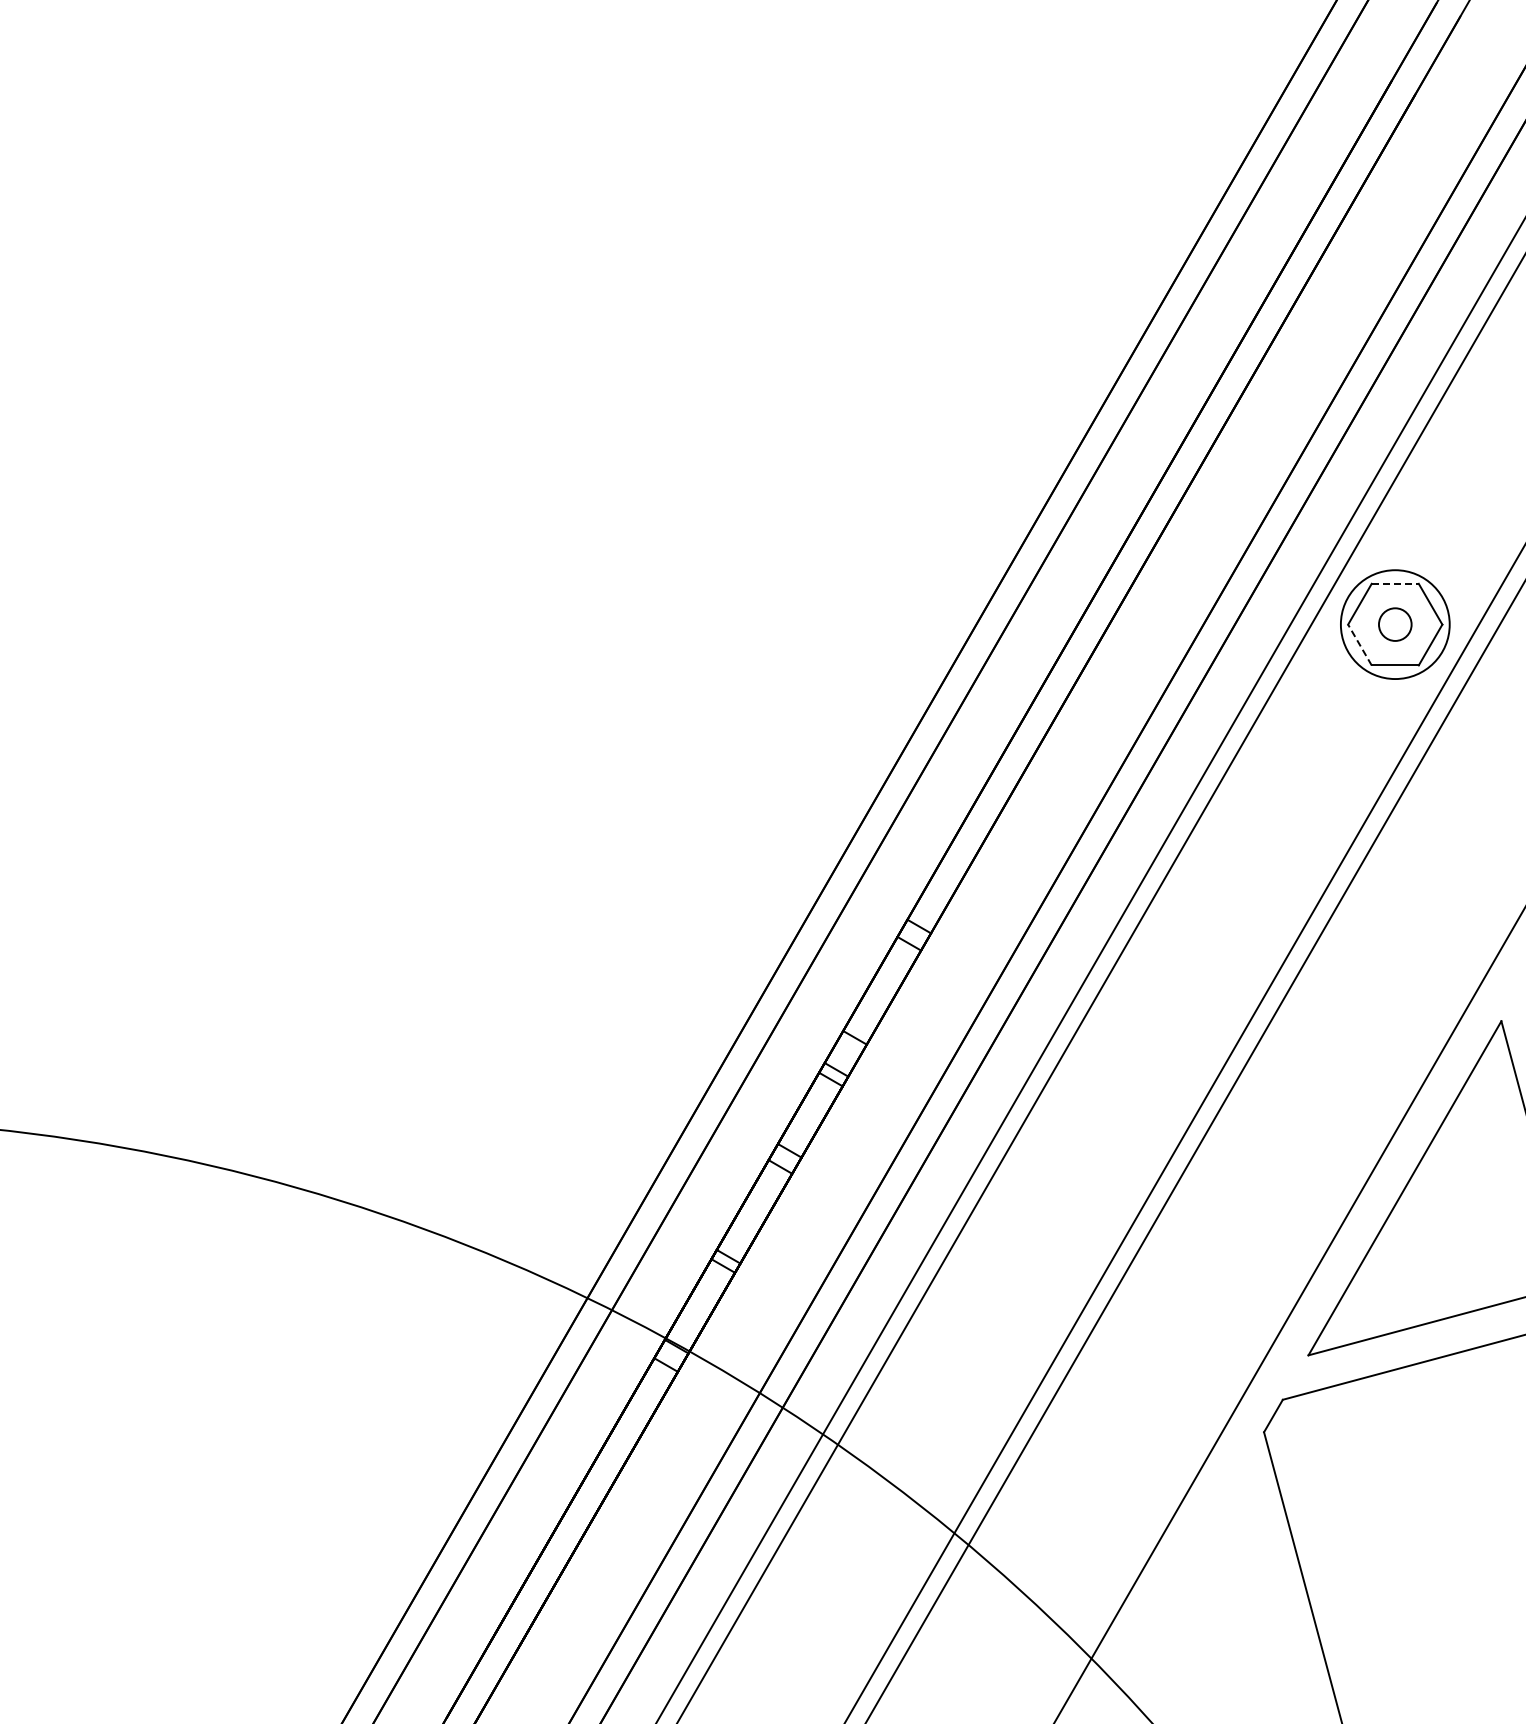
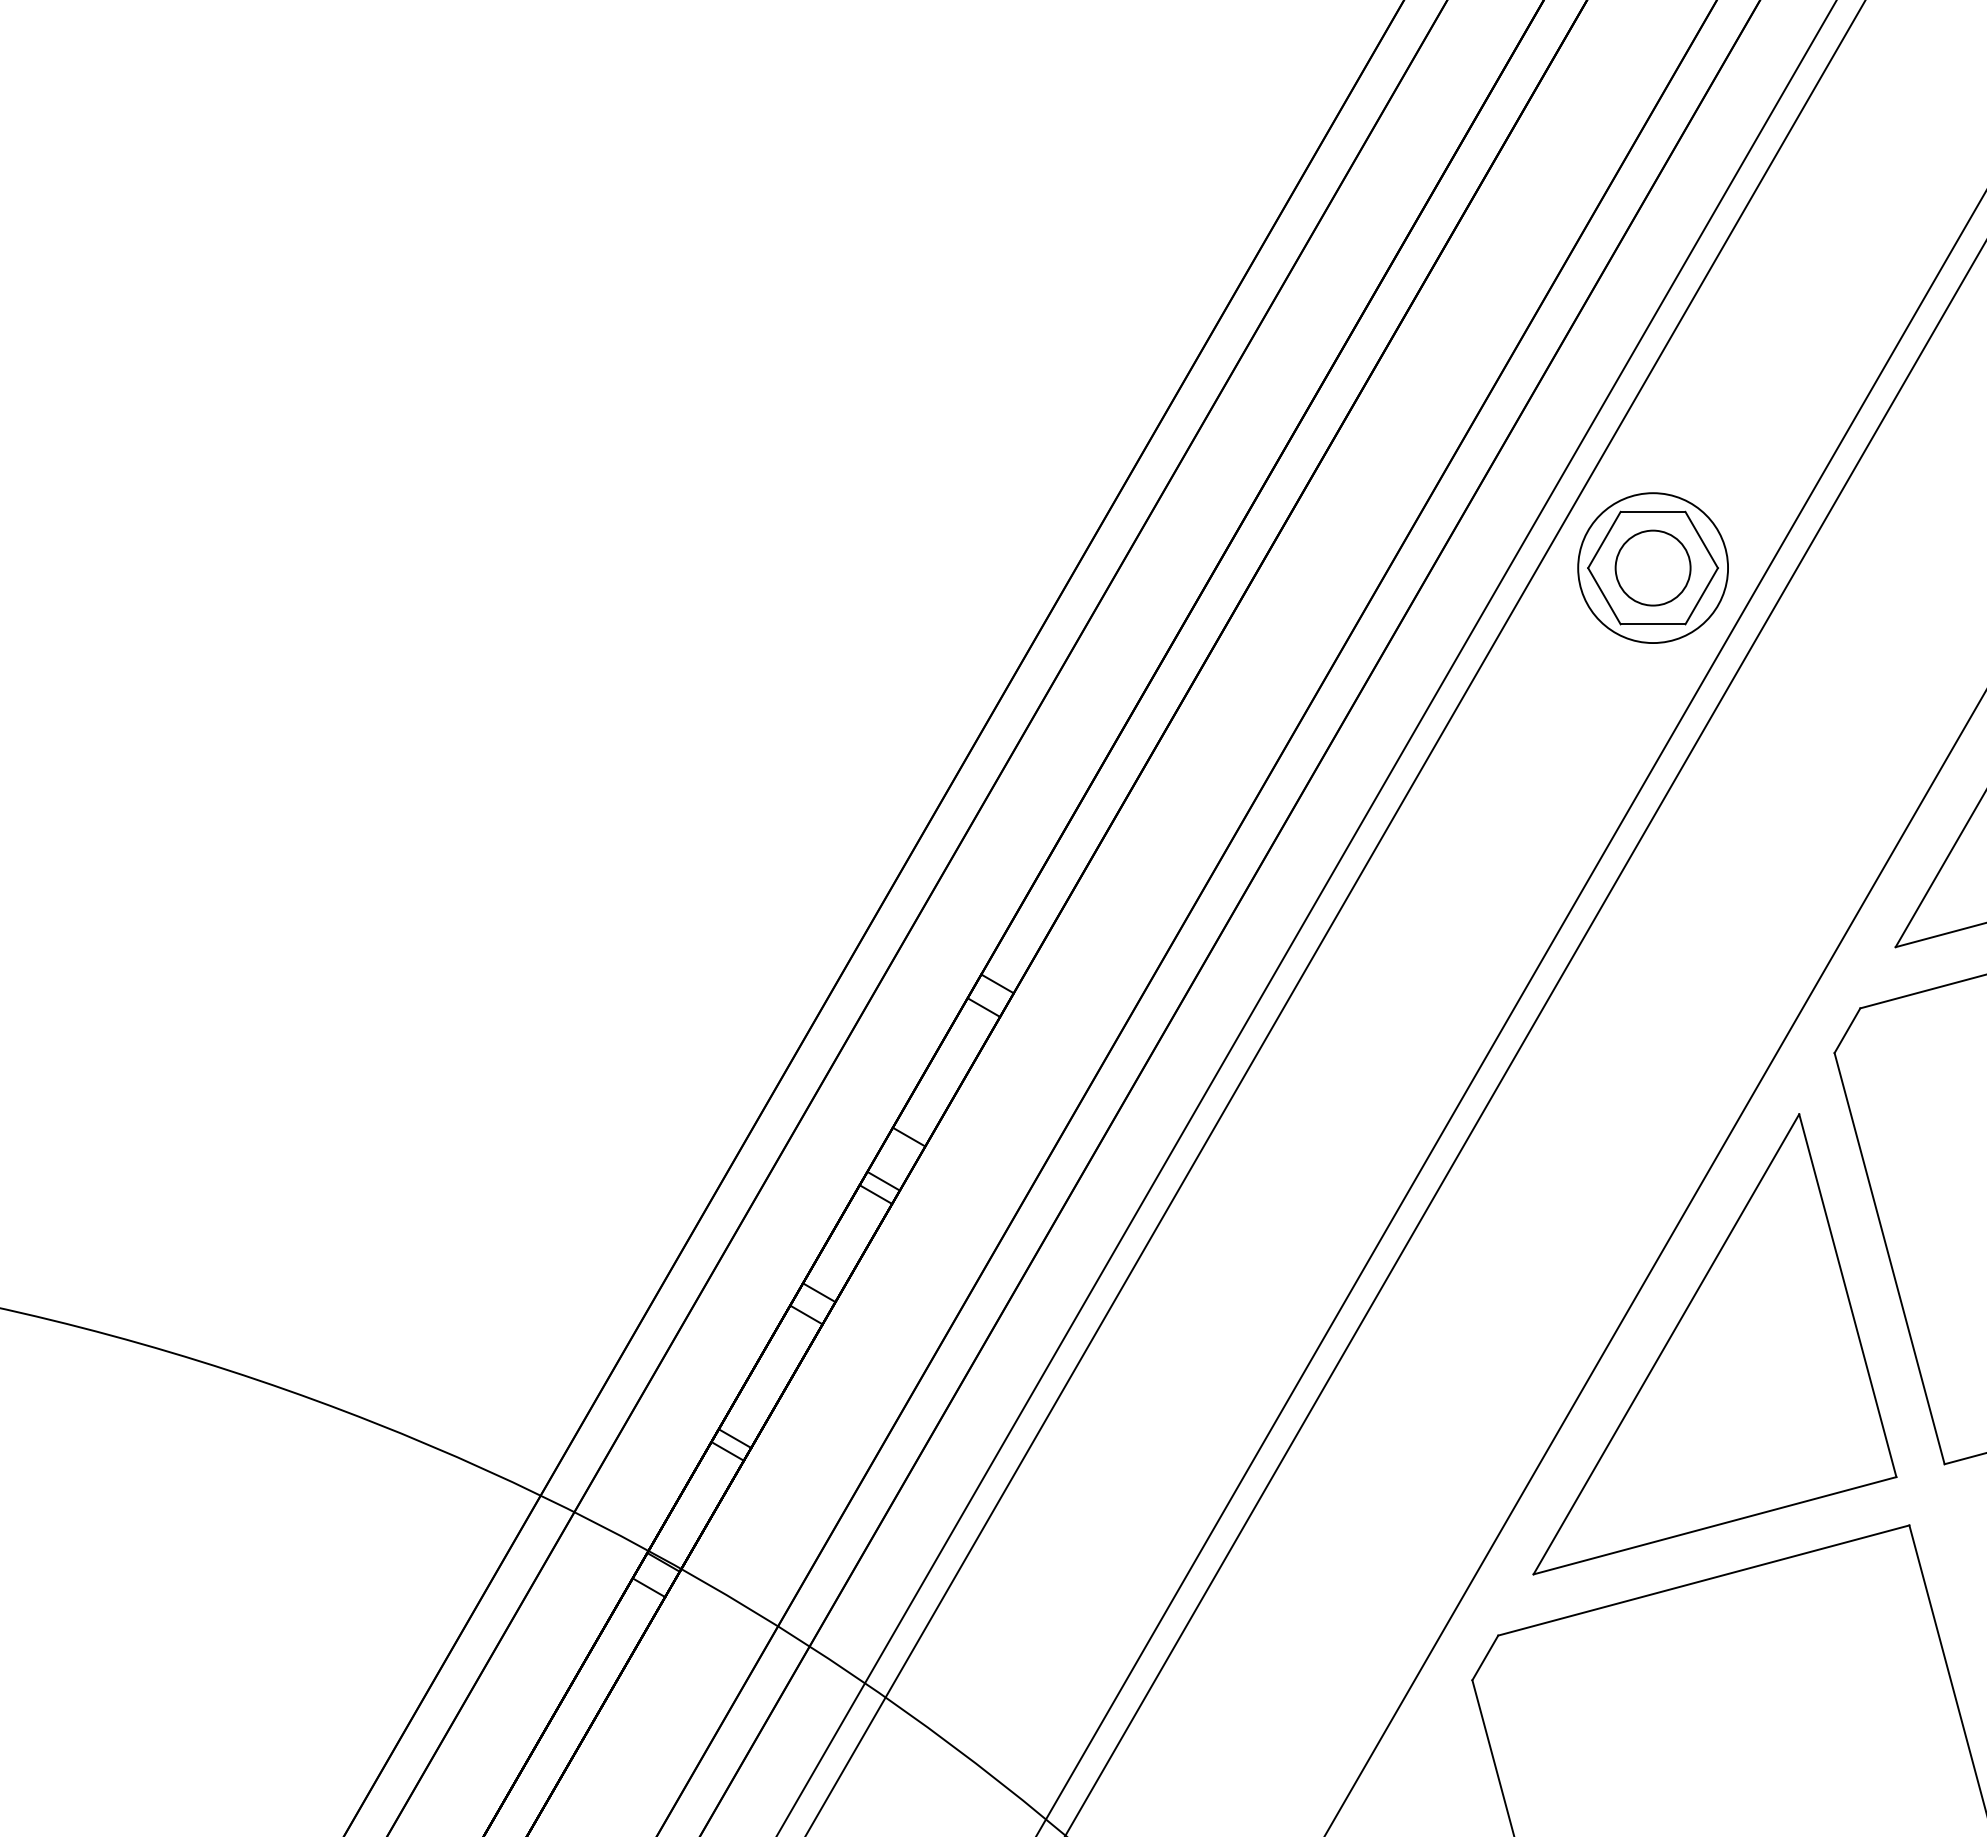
line: (1395, 583) -> (1653, 511), dashed -> solid
circle: (1395, 624) -> (1653, 567), size x1.67
line: (1359, 645) -> (1603, 596), dashed -> solid

